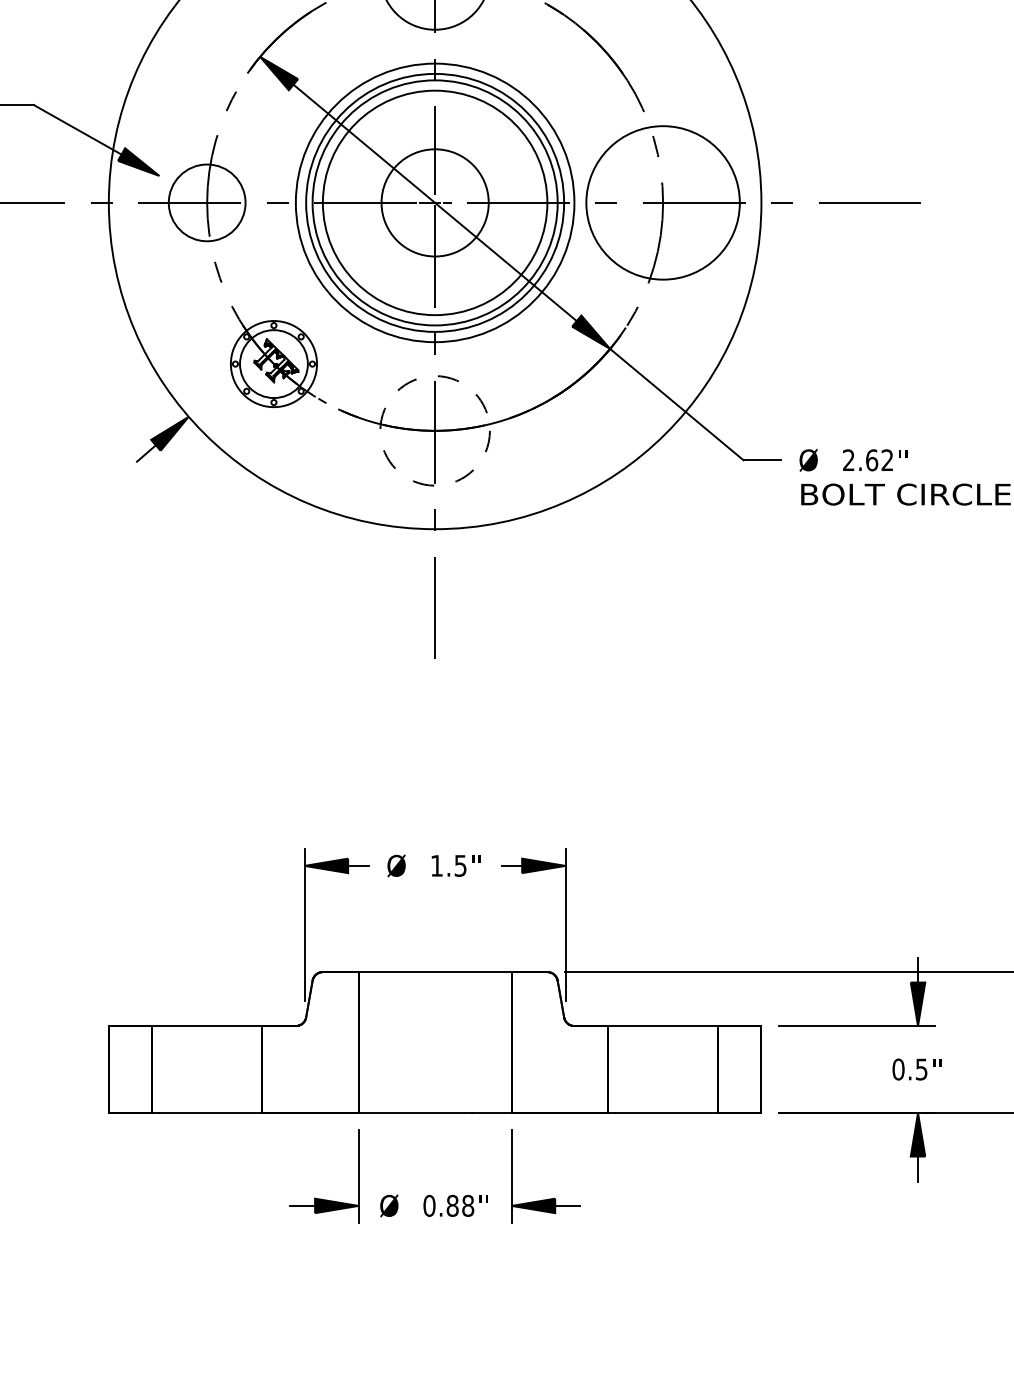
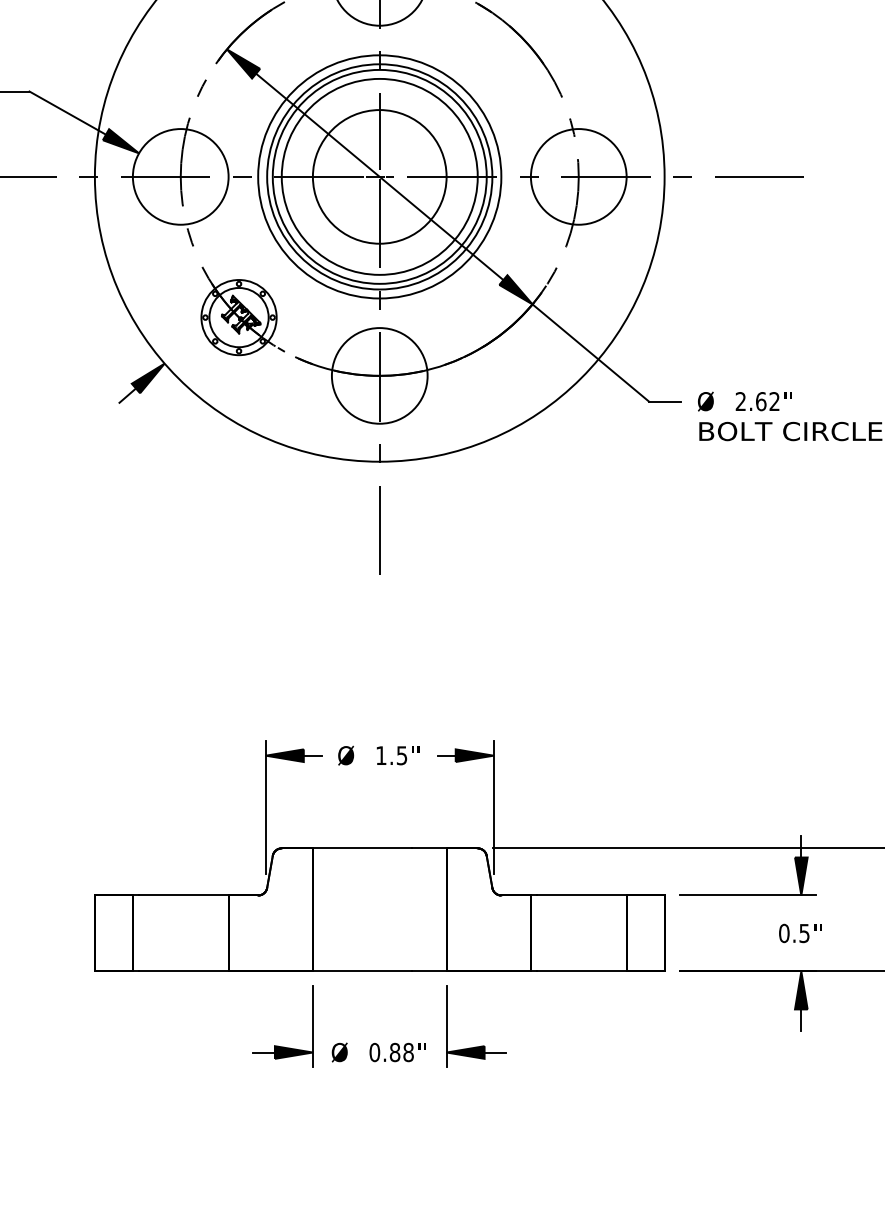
circle: (207, 202) -> (181, 176), size x1.43
circle: (434, 202) -> (379, 176), size x1.43
circle: (662, 202) -> (578, 176), size x0.71
circle: (434, 430) -> (379, 375), dashed -> solid

